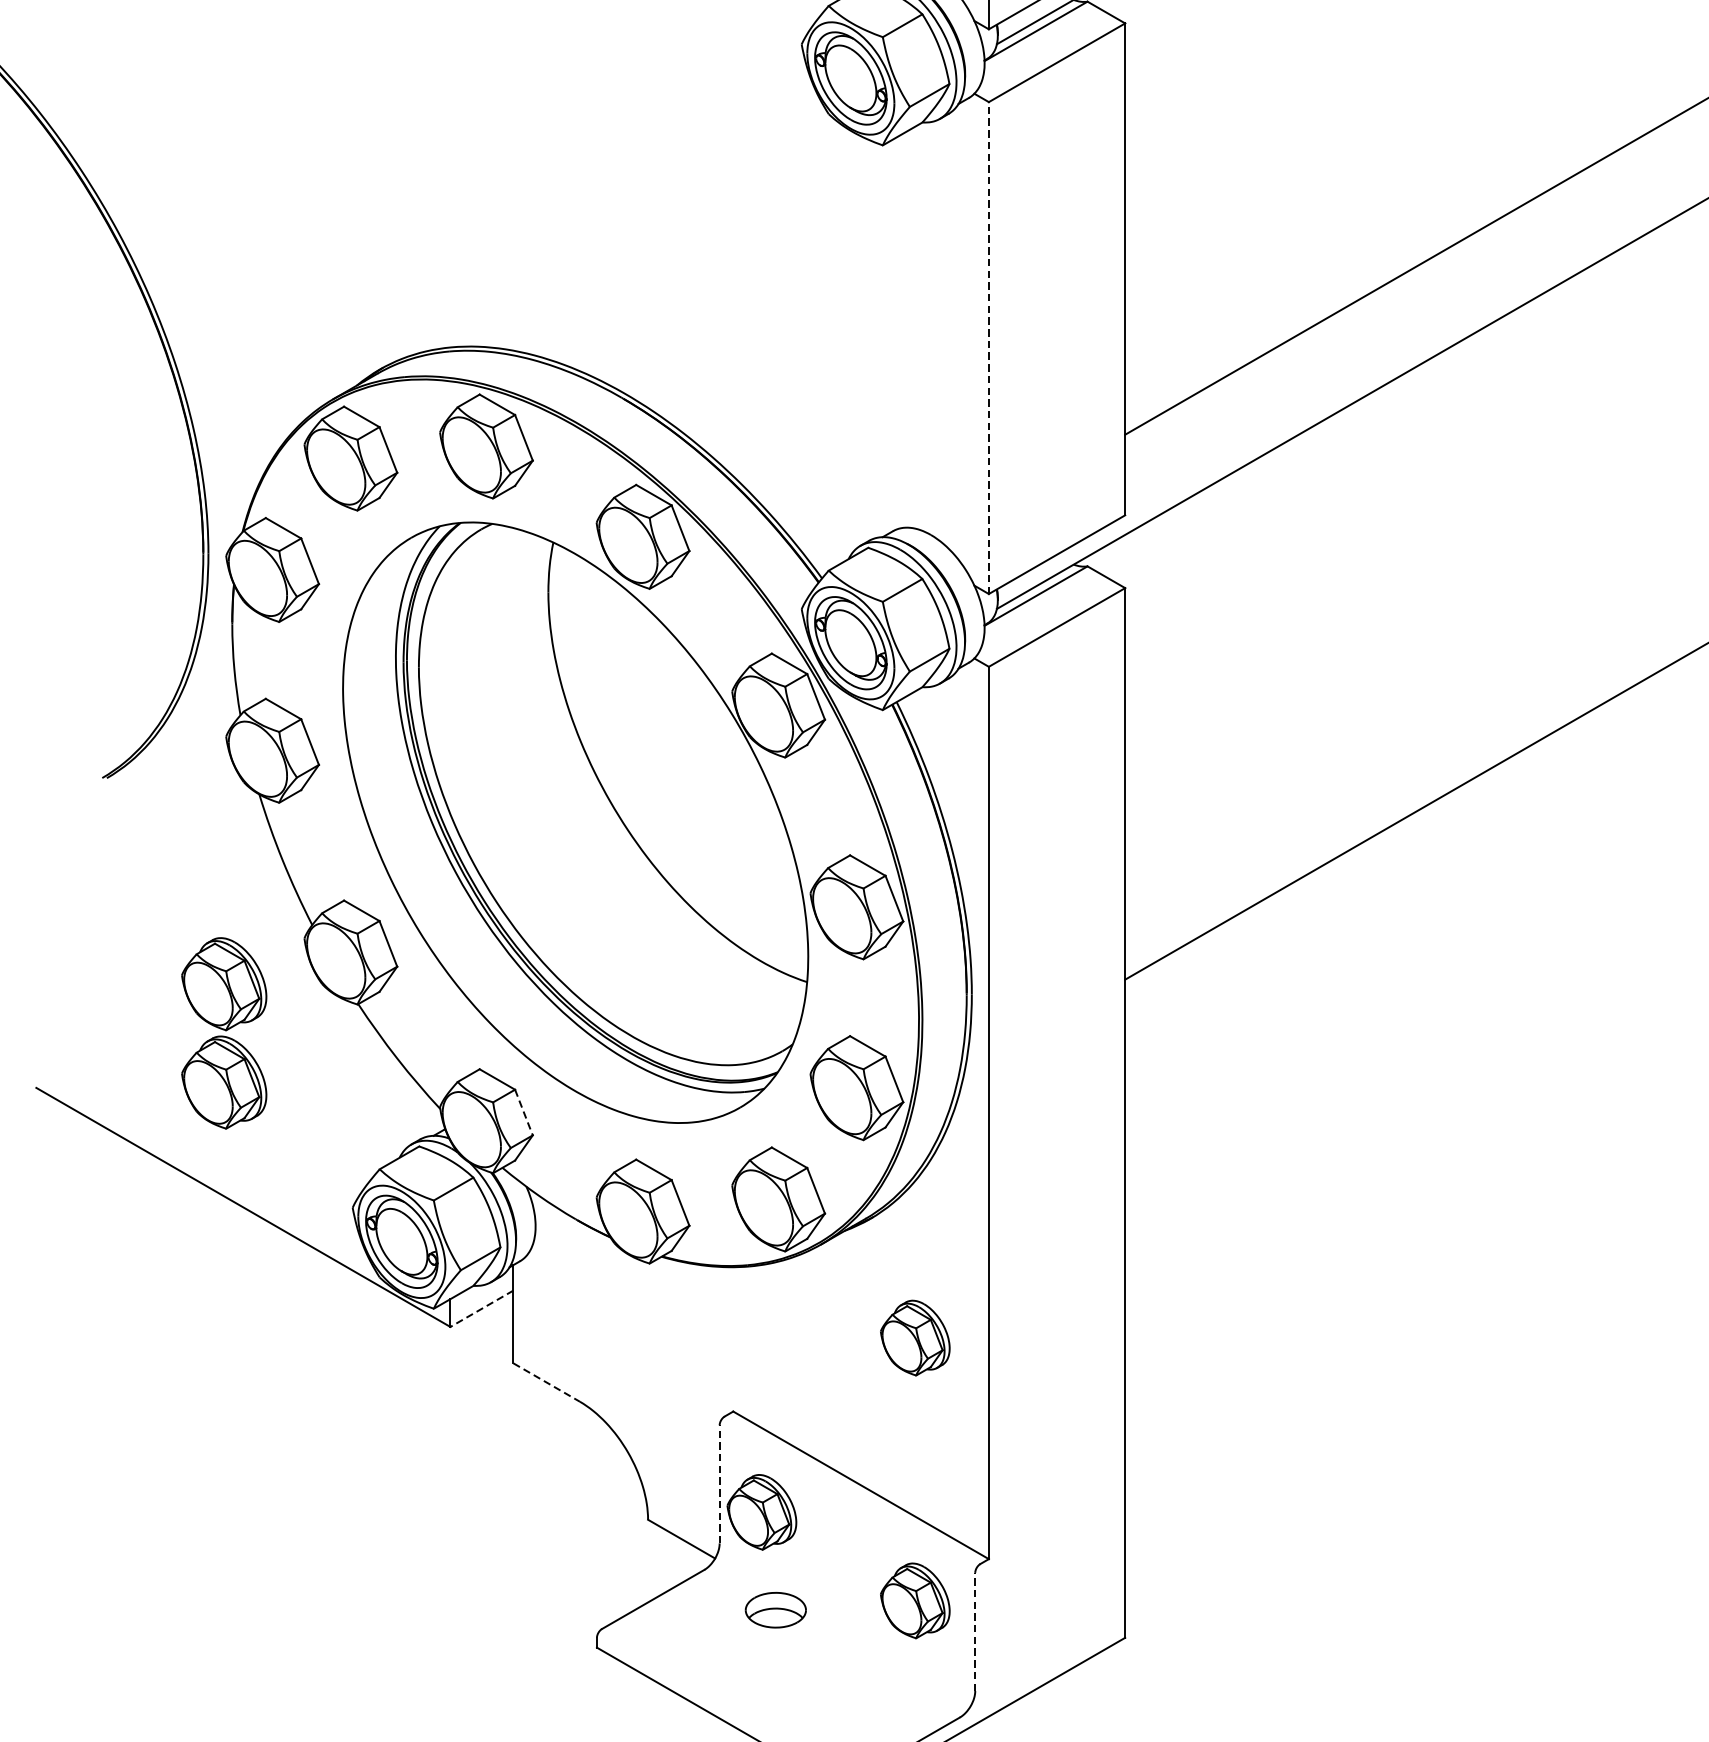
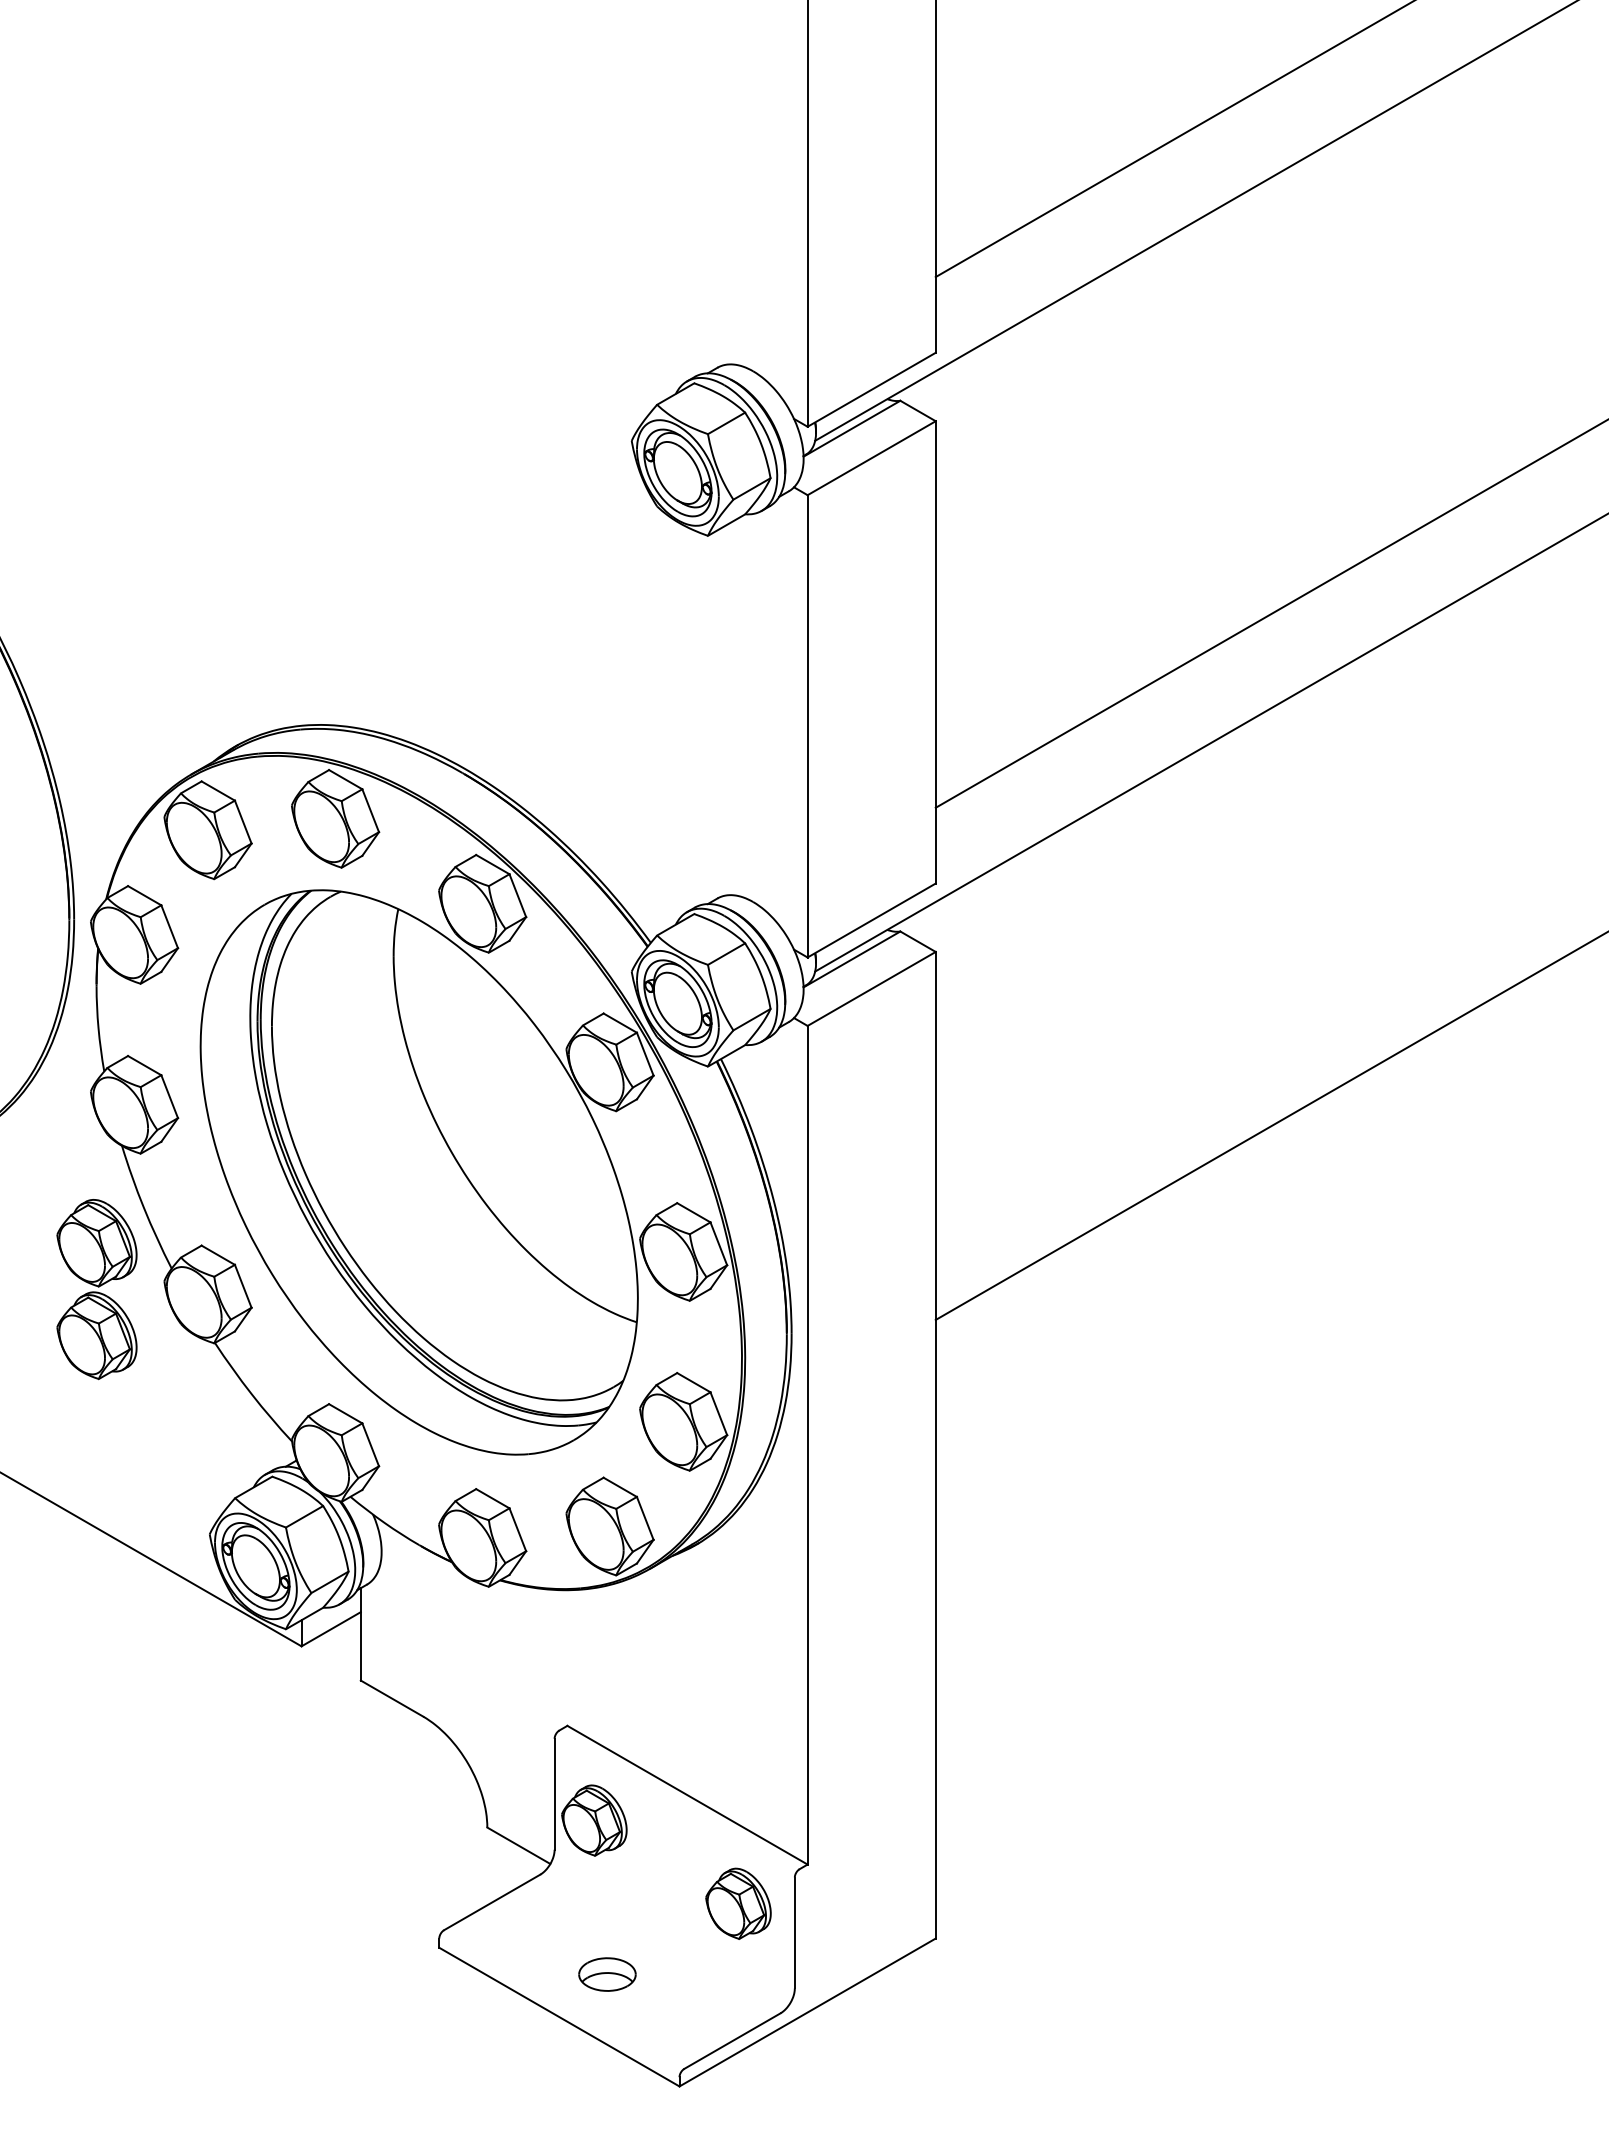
line: (988, 347) -> (807, 725), dashed -> solid
part: (223, 1033) -> (96, 1289), moved
line: (523, 1113) -> (370, 1445), dashed -> solid
line: (481, 1309) -> (330, 1629), dashed -> solid
part: (915, 1337) -> (738, 1656), removed
line: (547, 1382) -> (392, 1698), dashed -> solid
line: (719, 1483) -> (554, 1793), dashed -> solid
part: (775, 1610) -> (607, 1974), moved
line: (974, 1631) -> (794, 1932), dashed -> solid

